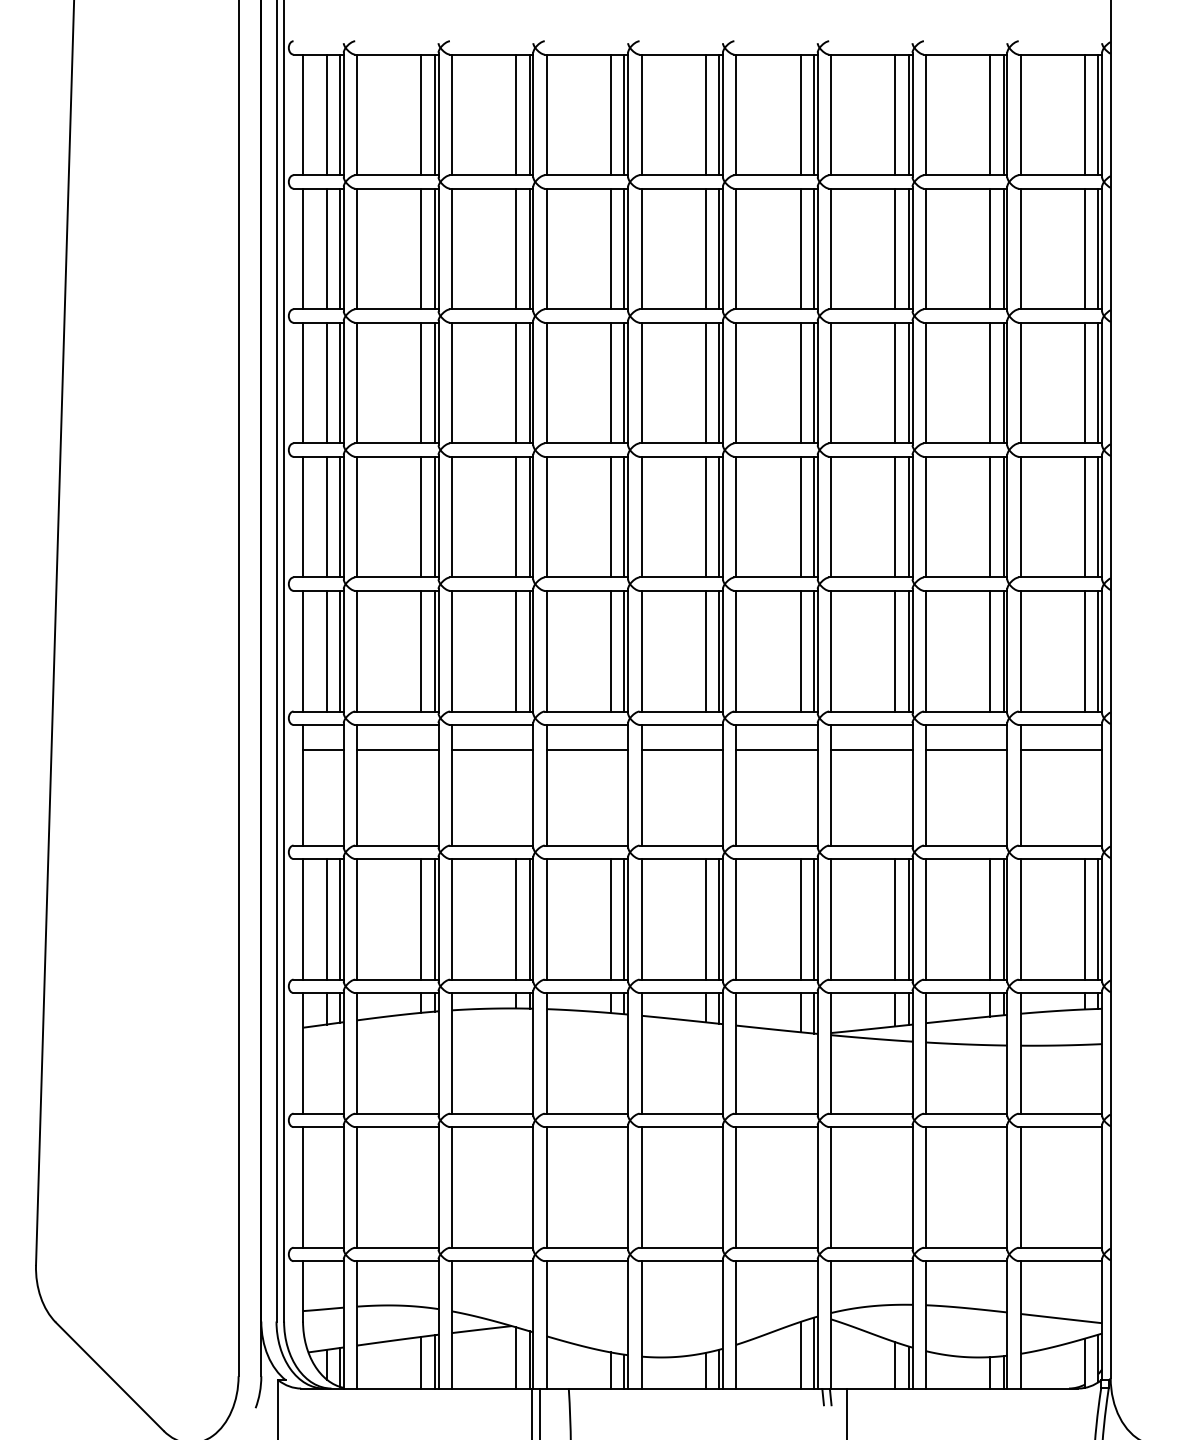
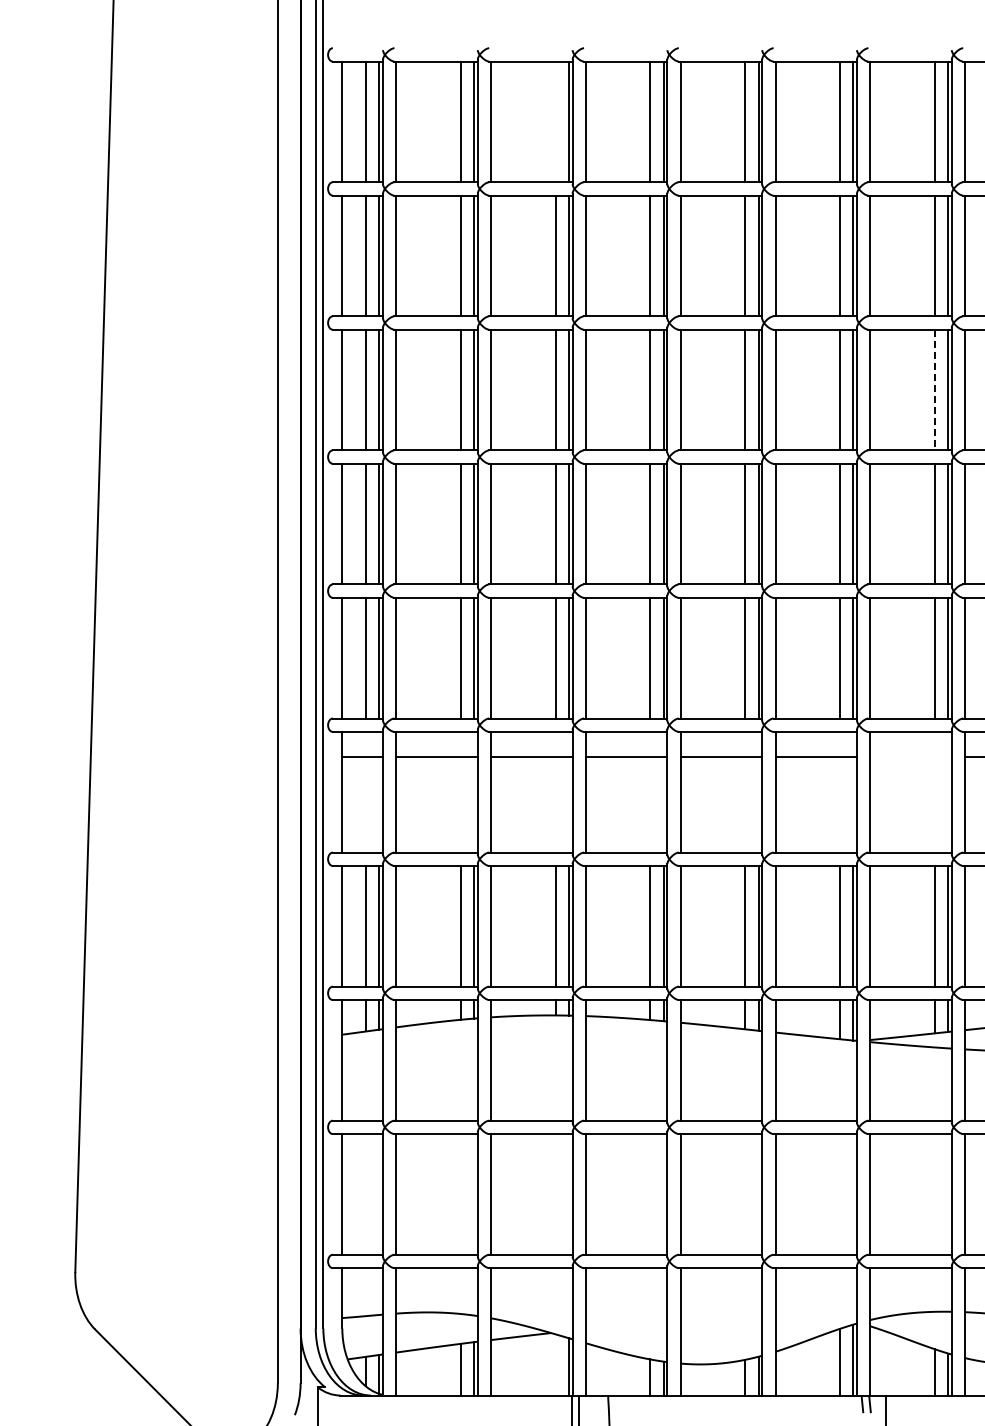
line: (516, 114) -> (555, 121), removed
line: (895, 383) -> (934, 390), solid -> dashed
line: (871, 750) -> (910, 757), removed
line: (516, 1357) -> (555, 1364), removed

